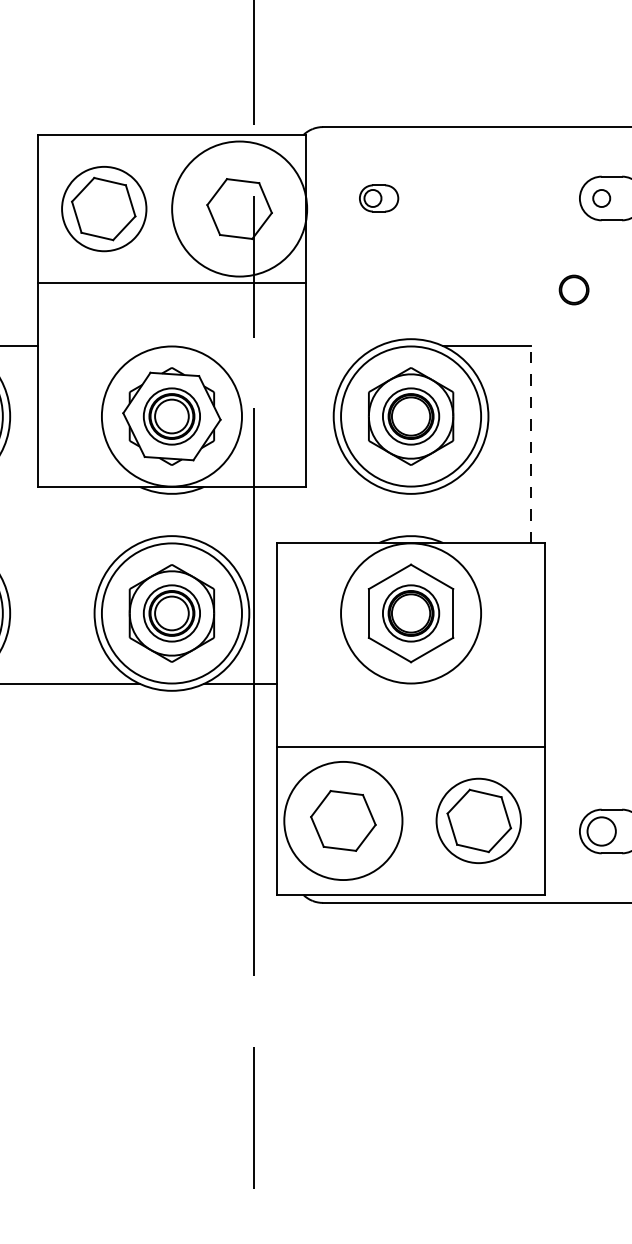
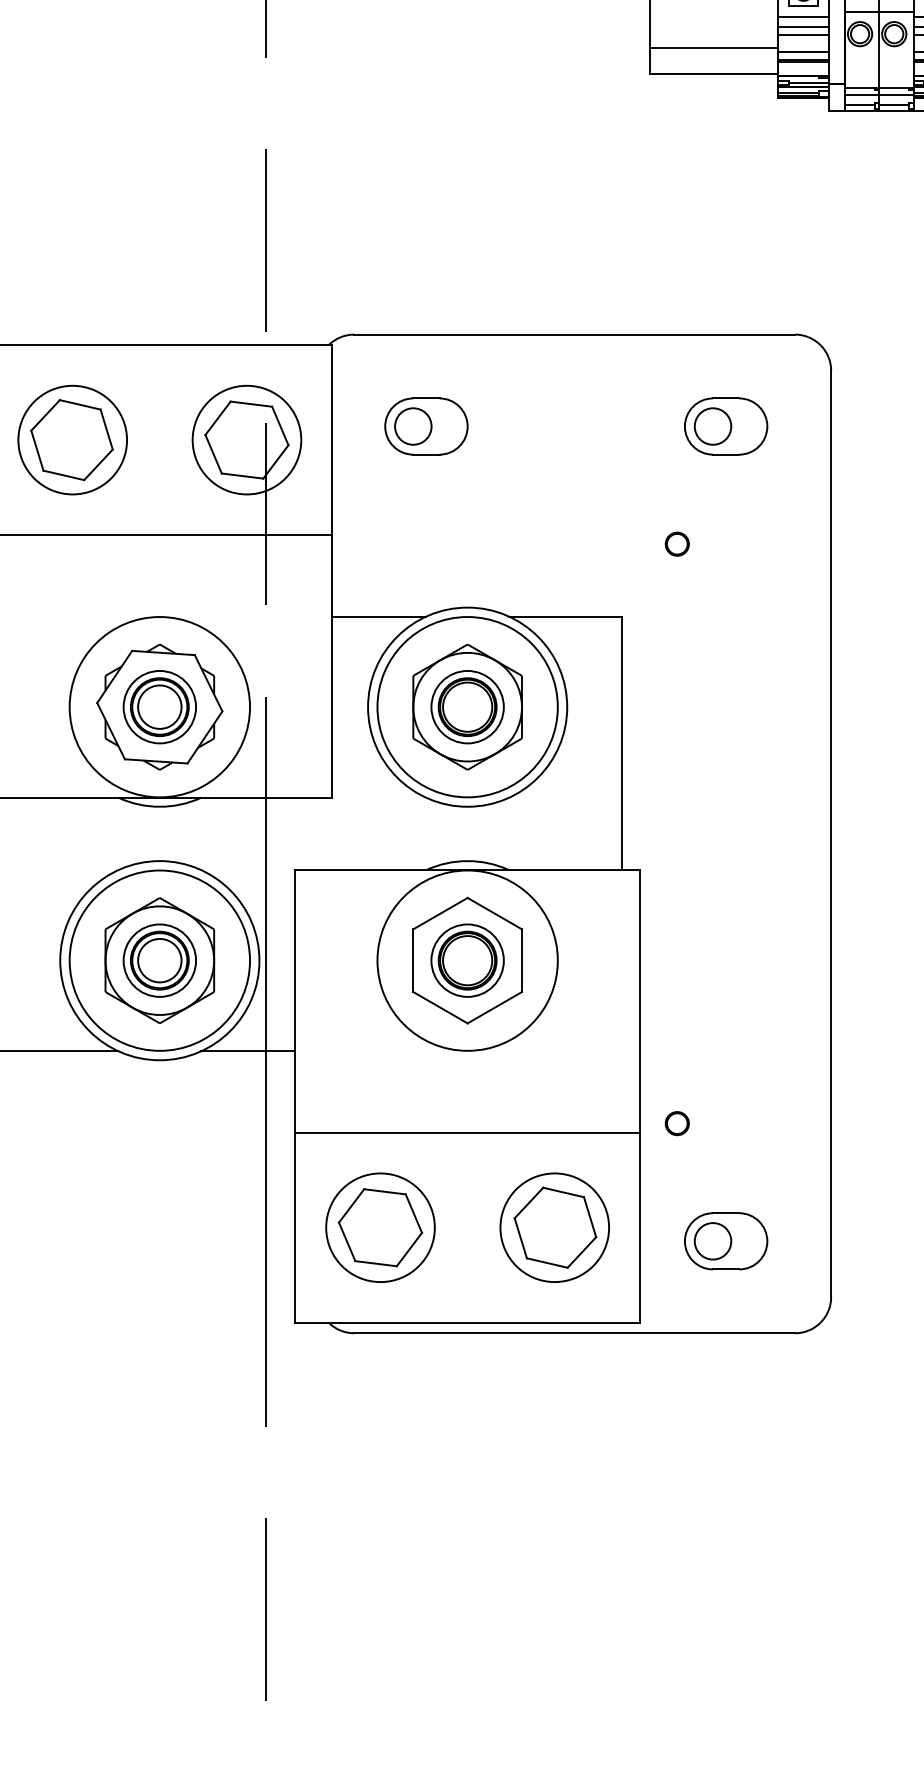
part: (379, 198) -> (426, 426), size x1.67
circle: (601, 198) -> (712, 426), size x1.67
circle: (239, 208) -> (246, 439), size x0.62
part: (573, 289) -> (676, 543), size x0.62
line: (342, 346) -> (379, 616), added
line: (530, 444) -> (621, 743), dashed -> solid
part: (573, 739) -> (676, 1123), added
circle: (343, 820) -> (380, 1227), size x0.71

